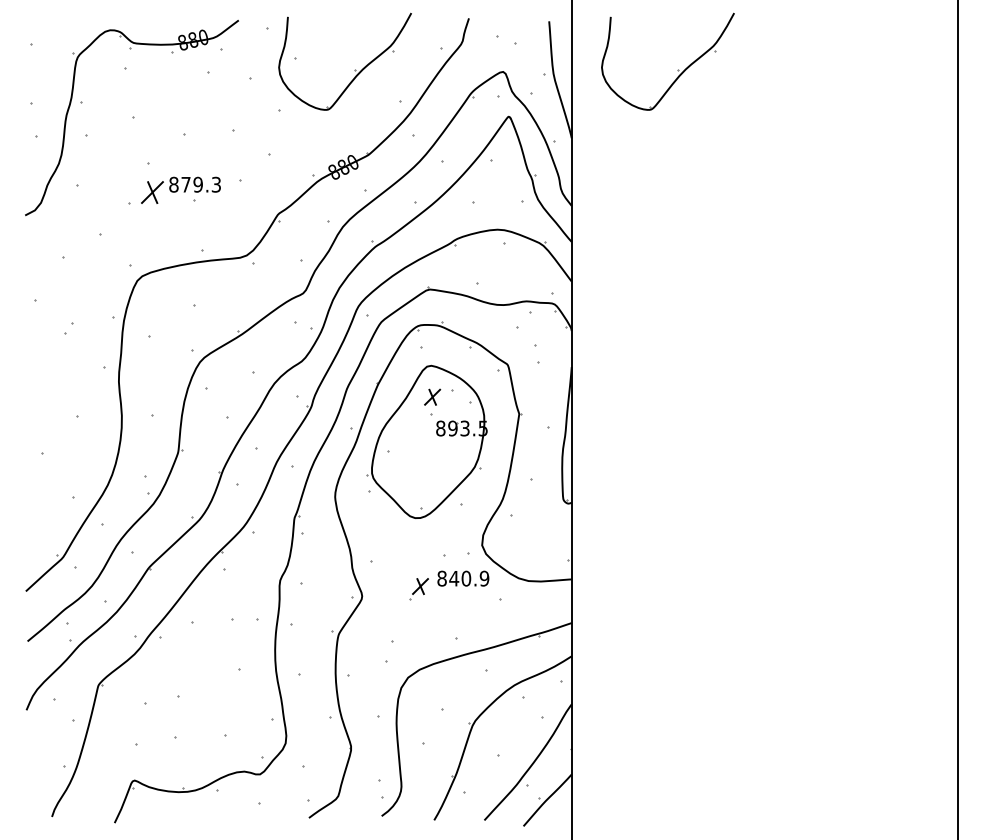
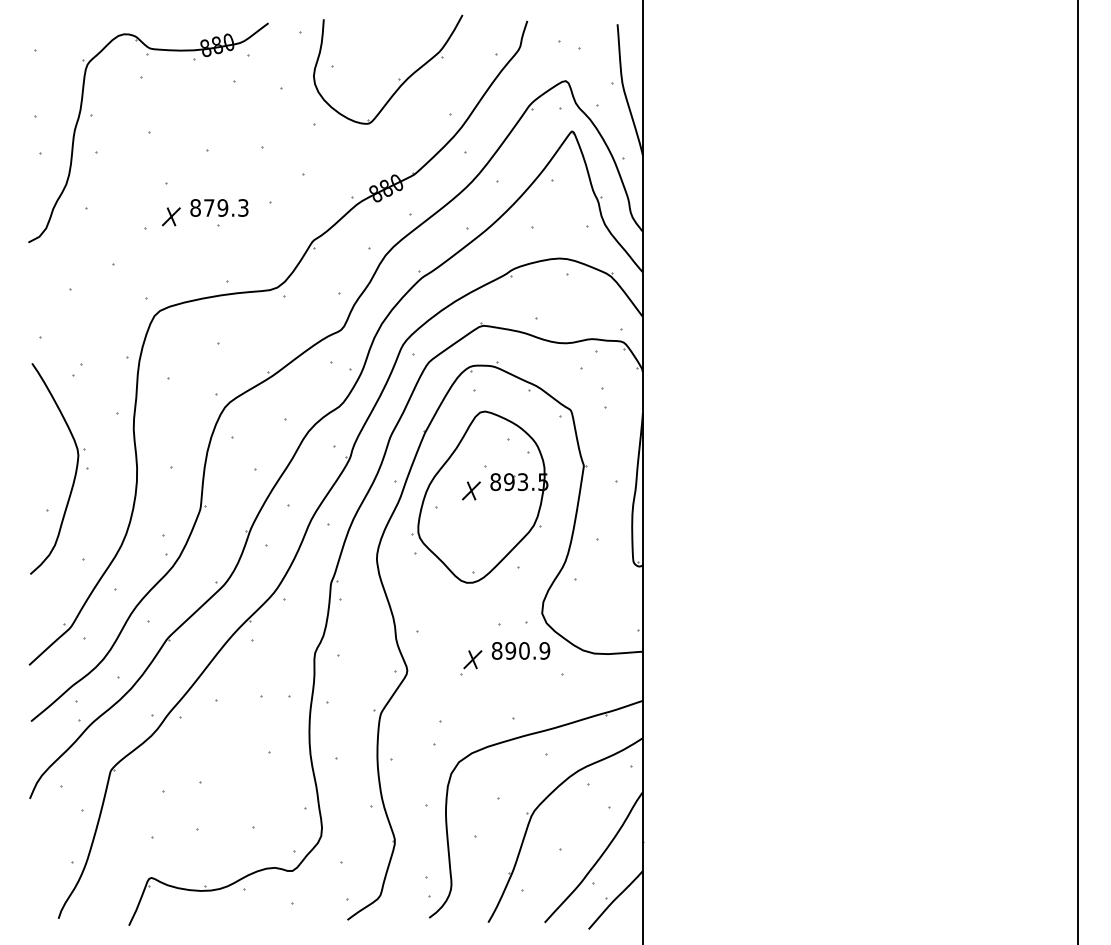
part: (677, 70) -> (761, 79), removed
part: (151, 192) -> (170, 216), size x0.71
part: (432, 396) -> (471, 490), moved
part: (67, 416) -> (75, 468), added
text: (453, 578) -> (510, 650), 840.9 -> 890.9

